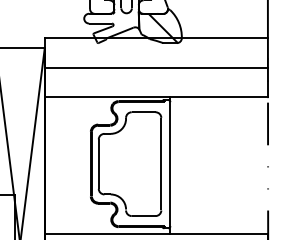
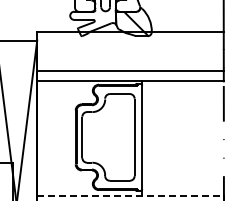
line: (156, 67) -> (130, 70), moved
line: (157, 233) -> (131, 195), solid -> dashed

